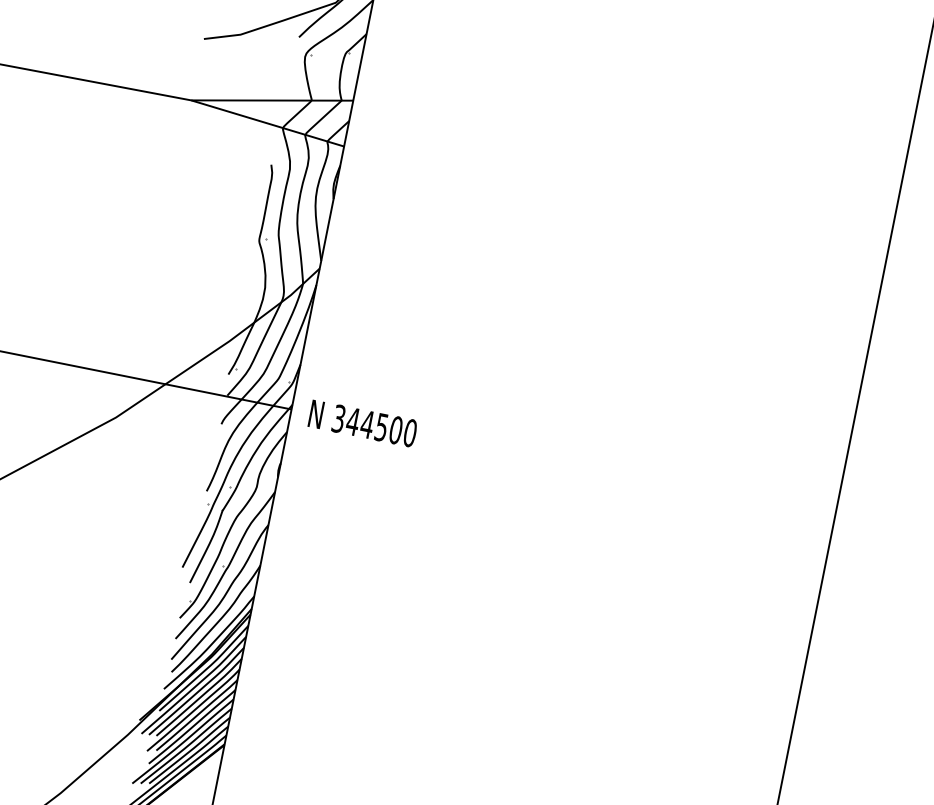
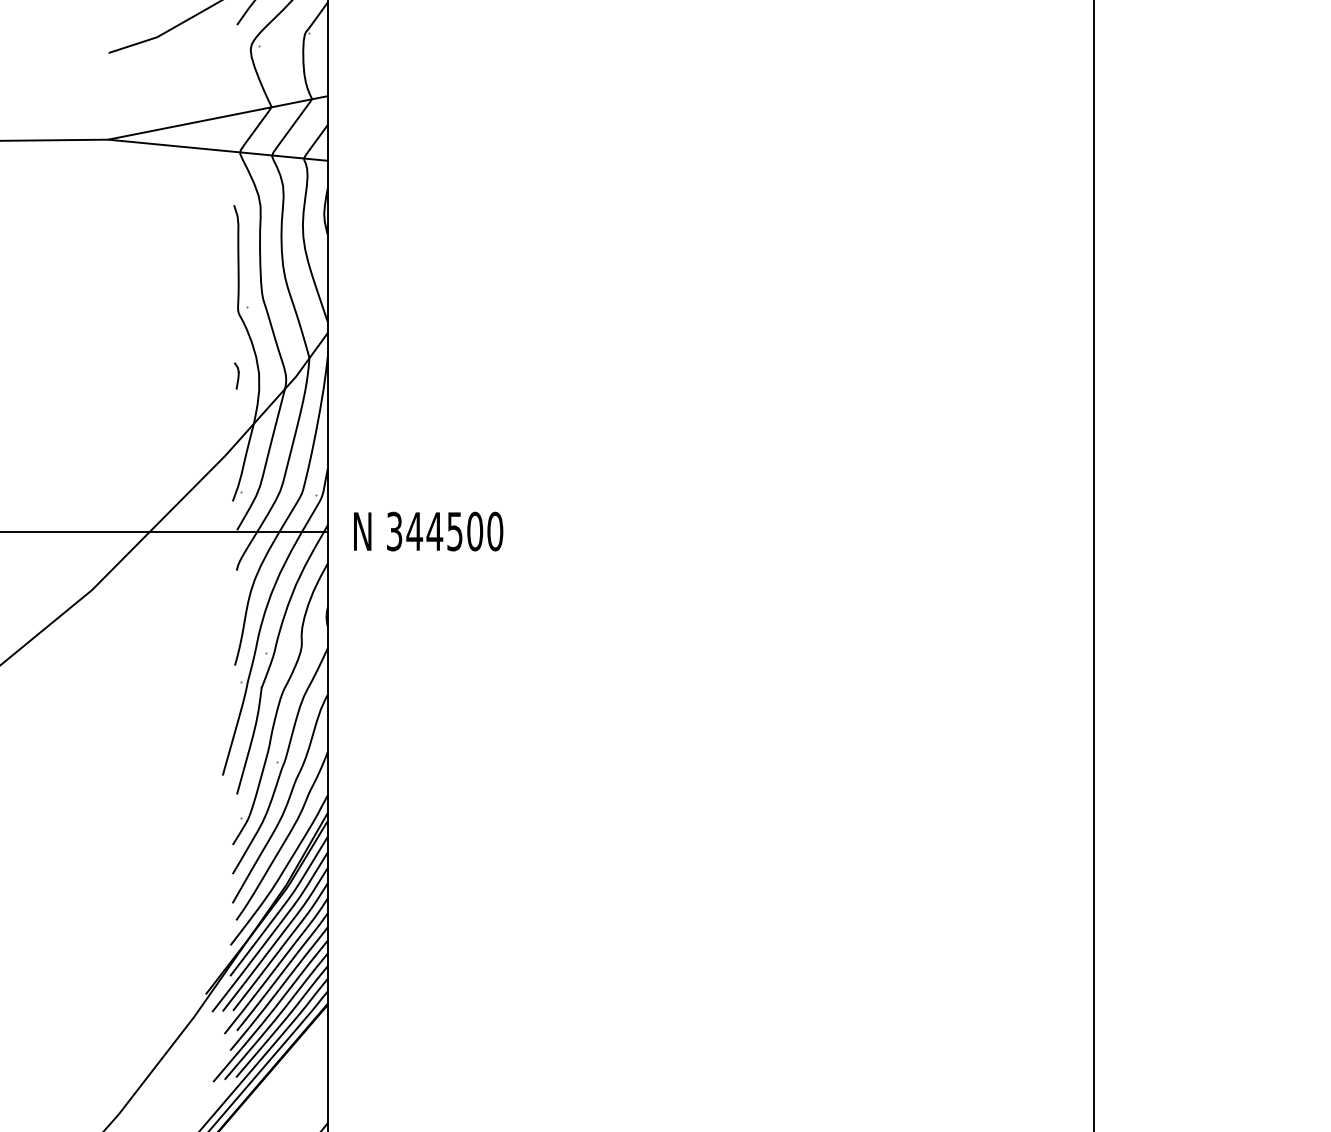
part: (248, 285) -> (236, 375), added

